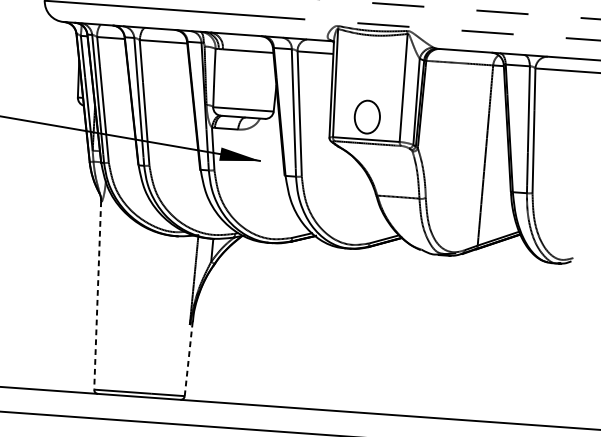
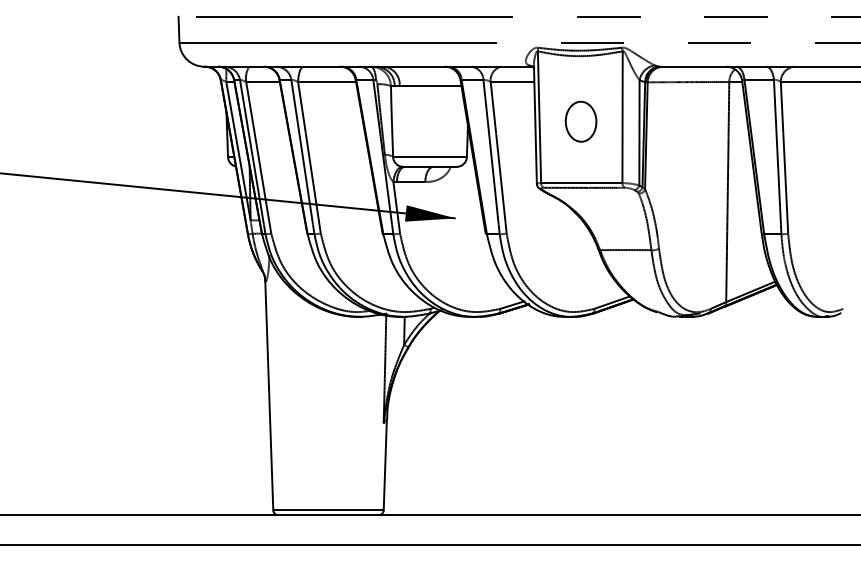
part: (366, 116) -> (580, 121), moved
line: (97, 295) -> (269, 395), dashed -> solid
line: (188, 358) -> (385, 464), dashed -> solid

